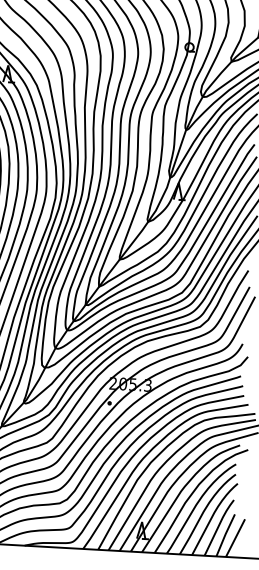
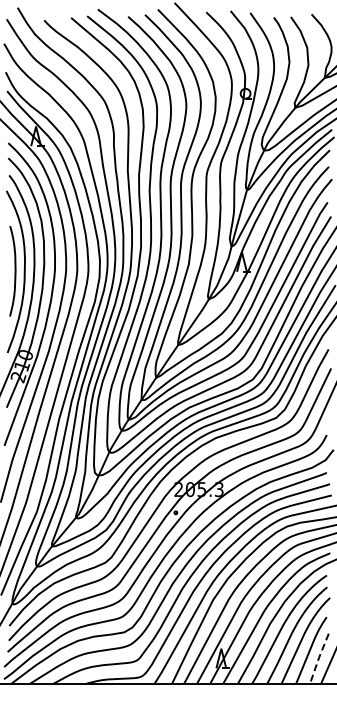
line: (224, 535) -> (318, 658), solid -> dashed

